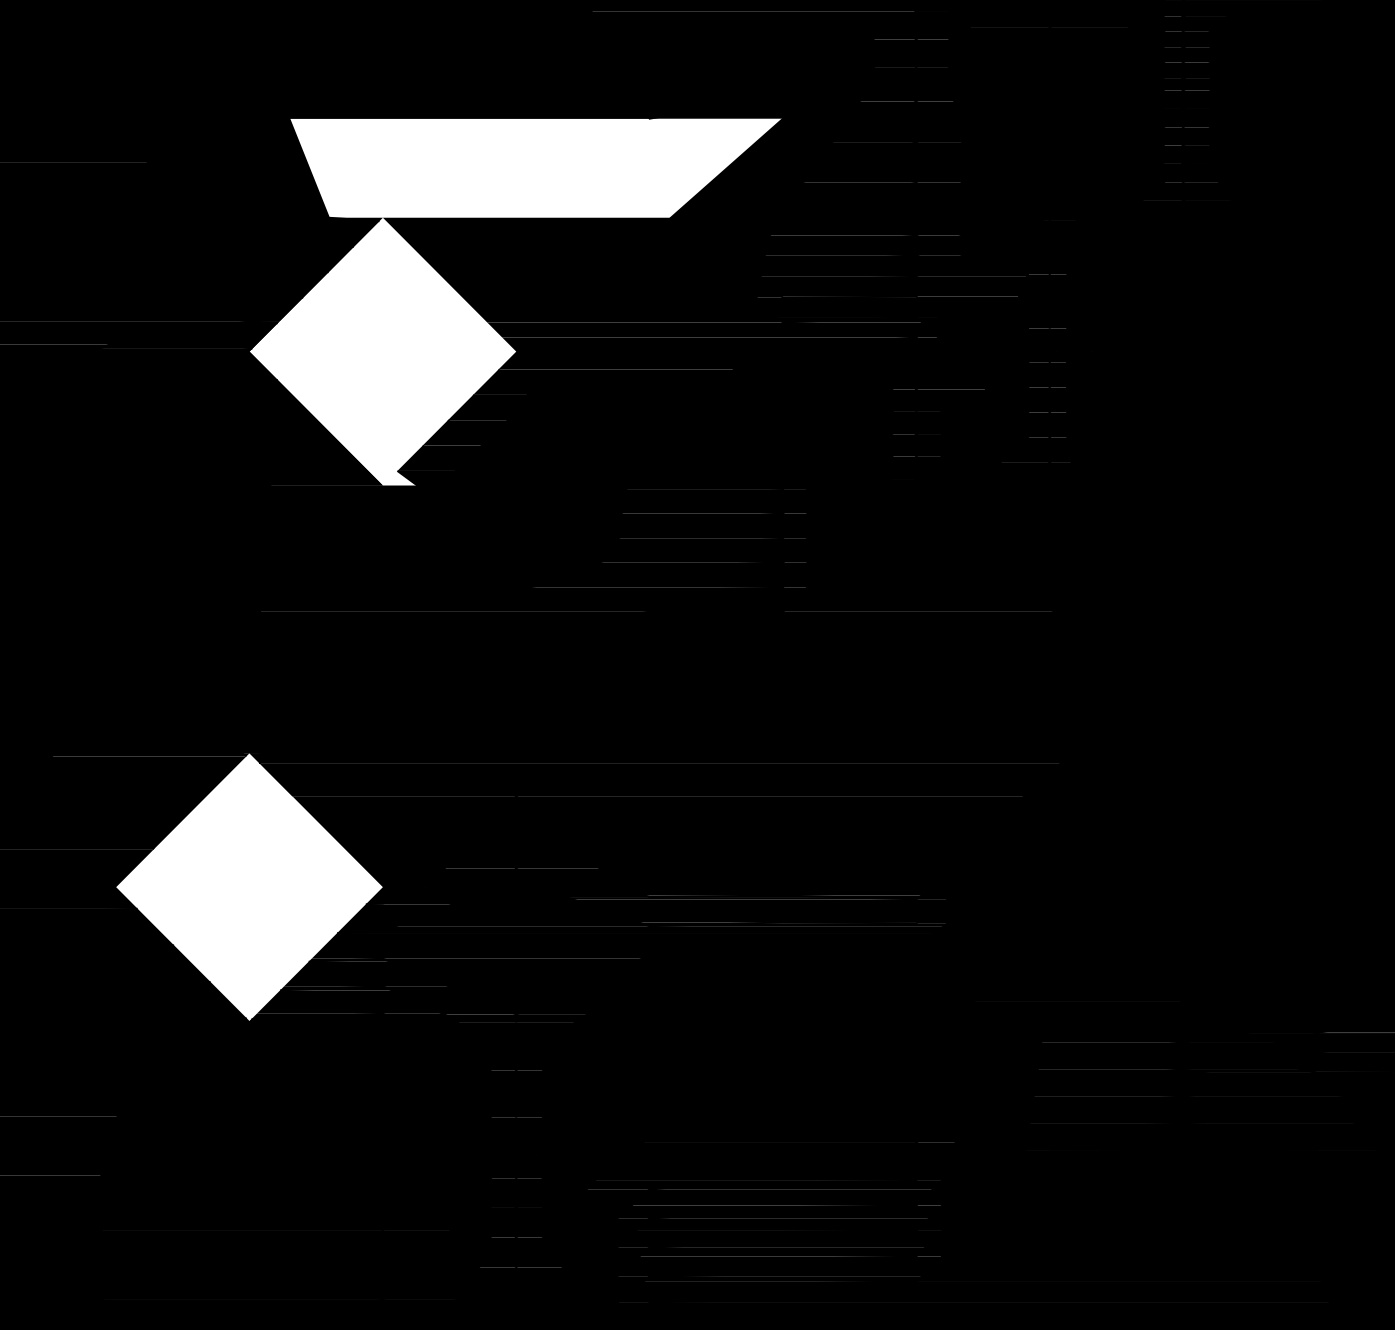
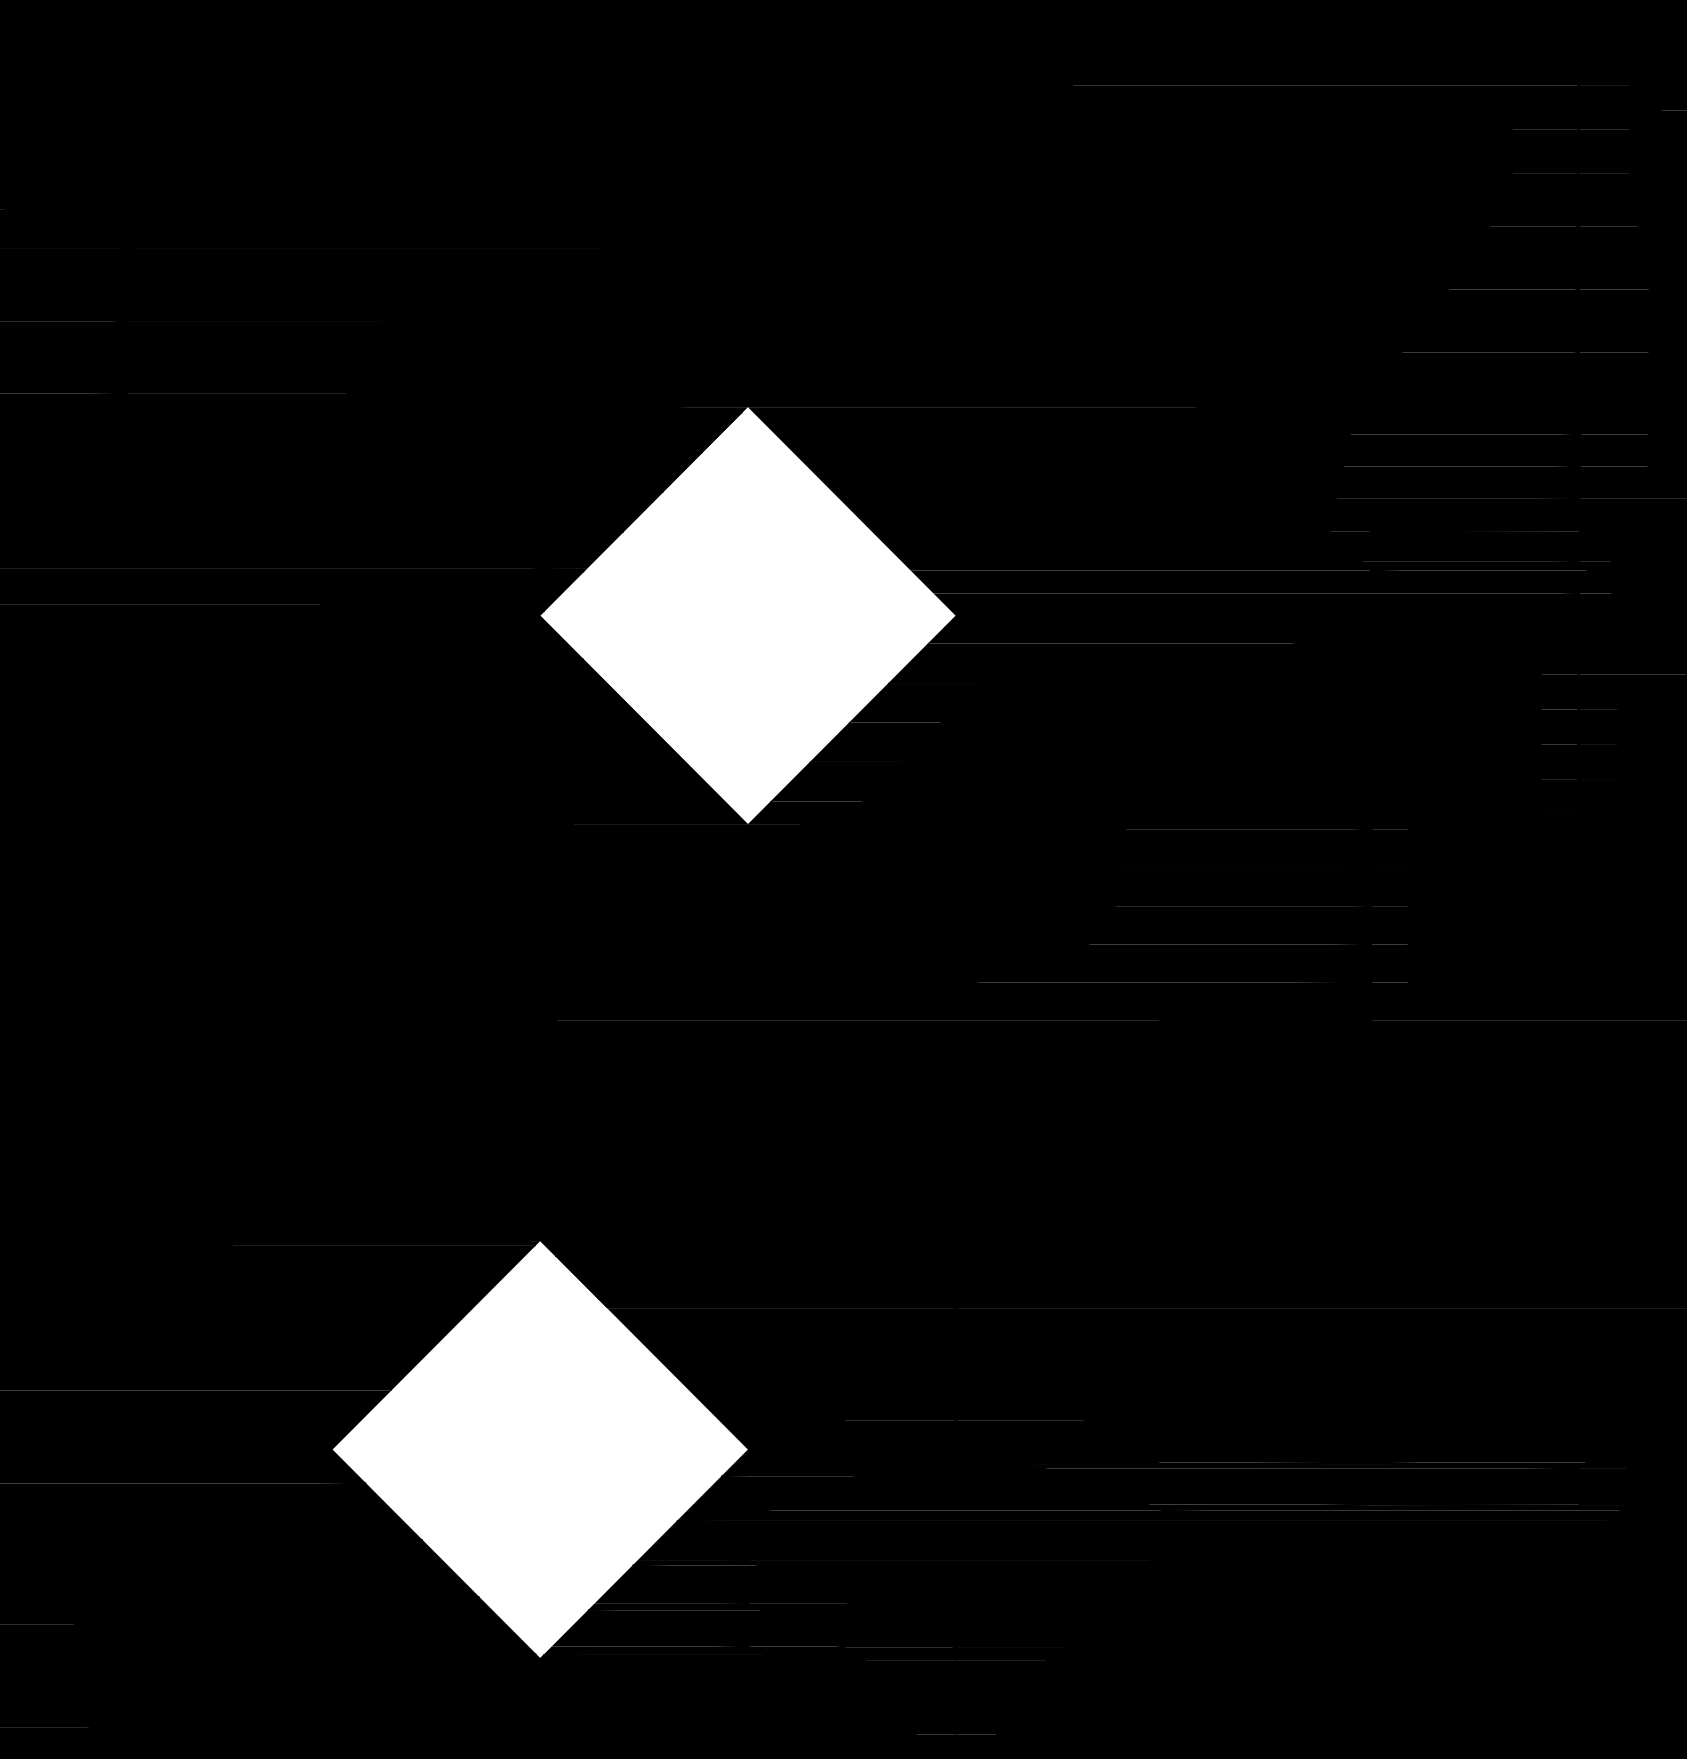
fill: (536, 167) -> (987, 328), added
fill: (399, 477) -> (773, 811), added

